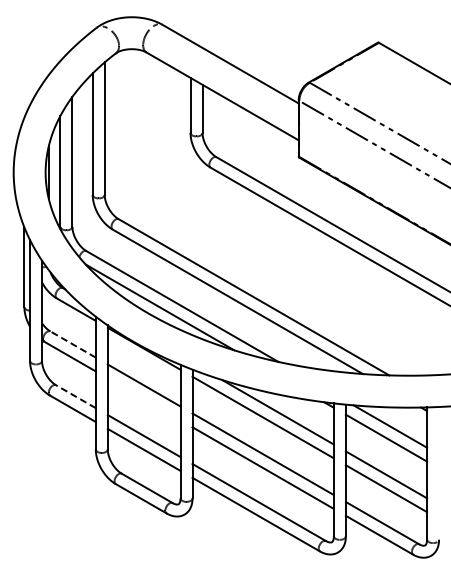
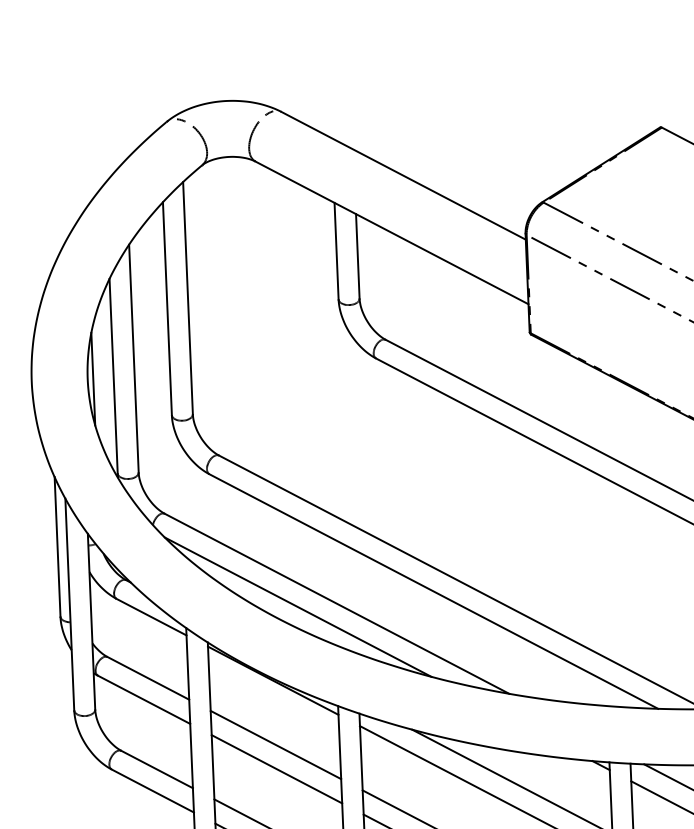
line: (72, 344) -> (147, 678), dashed -> solid
line: (75, 396) -> (156, 769), dashed -> solid
line: (143, 399) -> (275, 769), added

